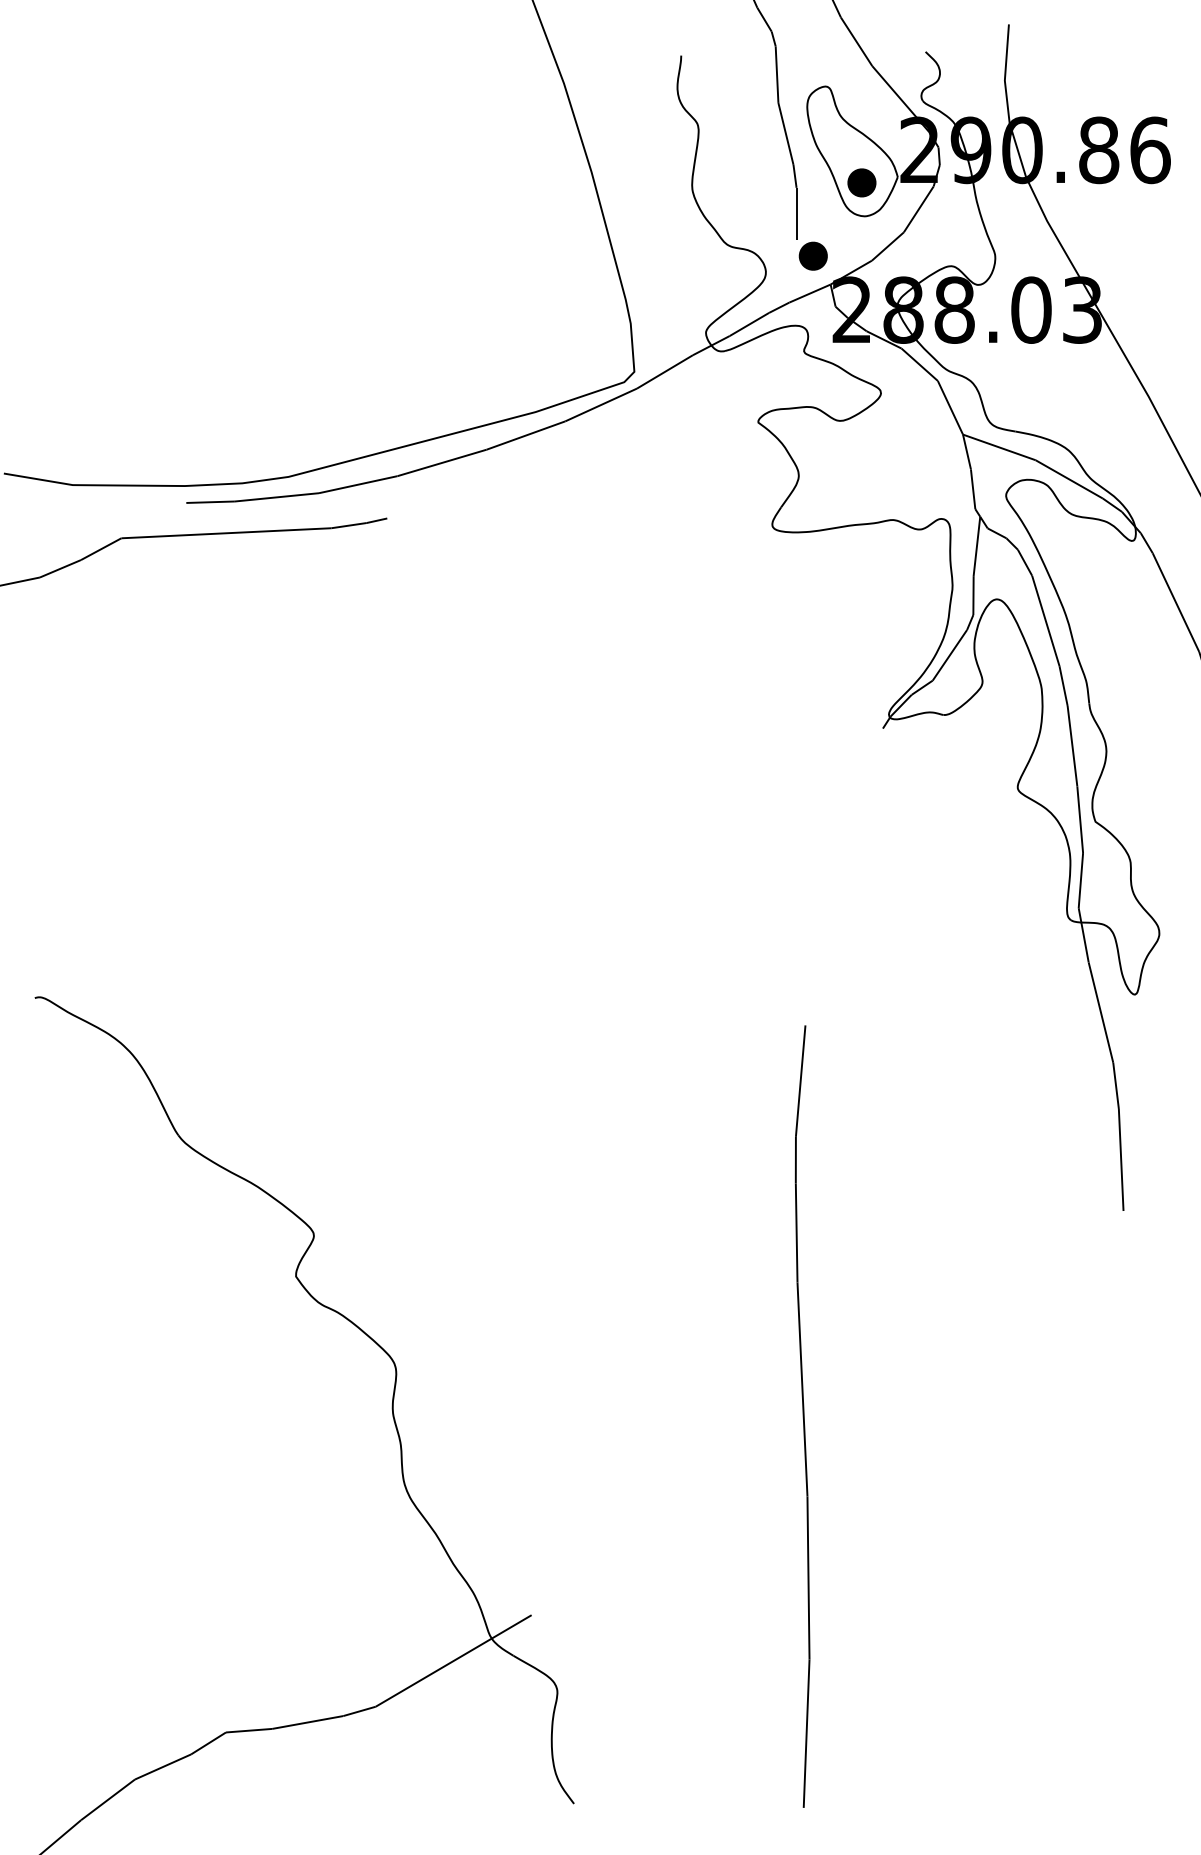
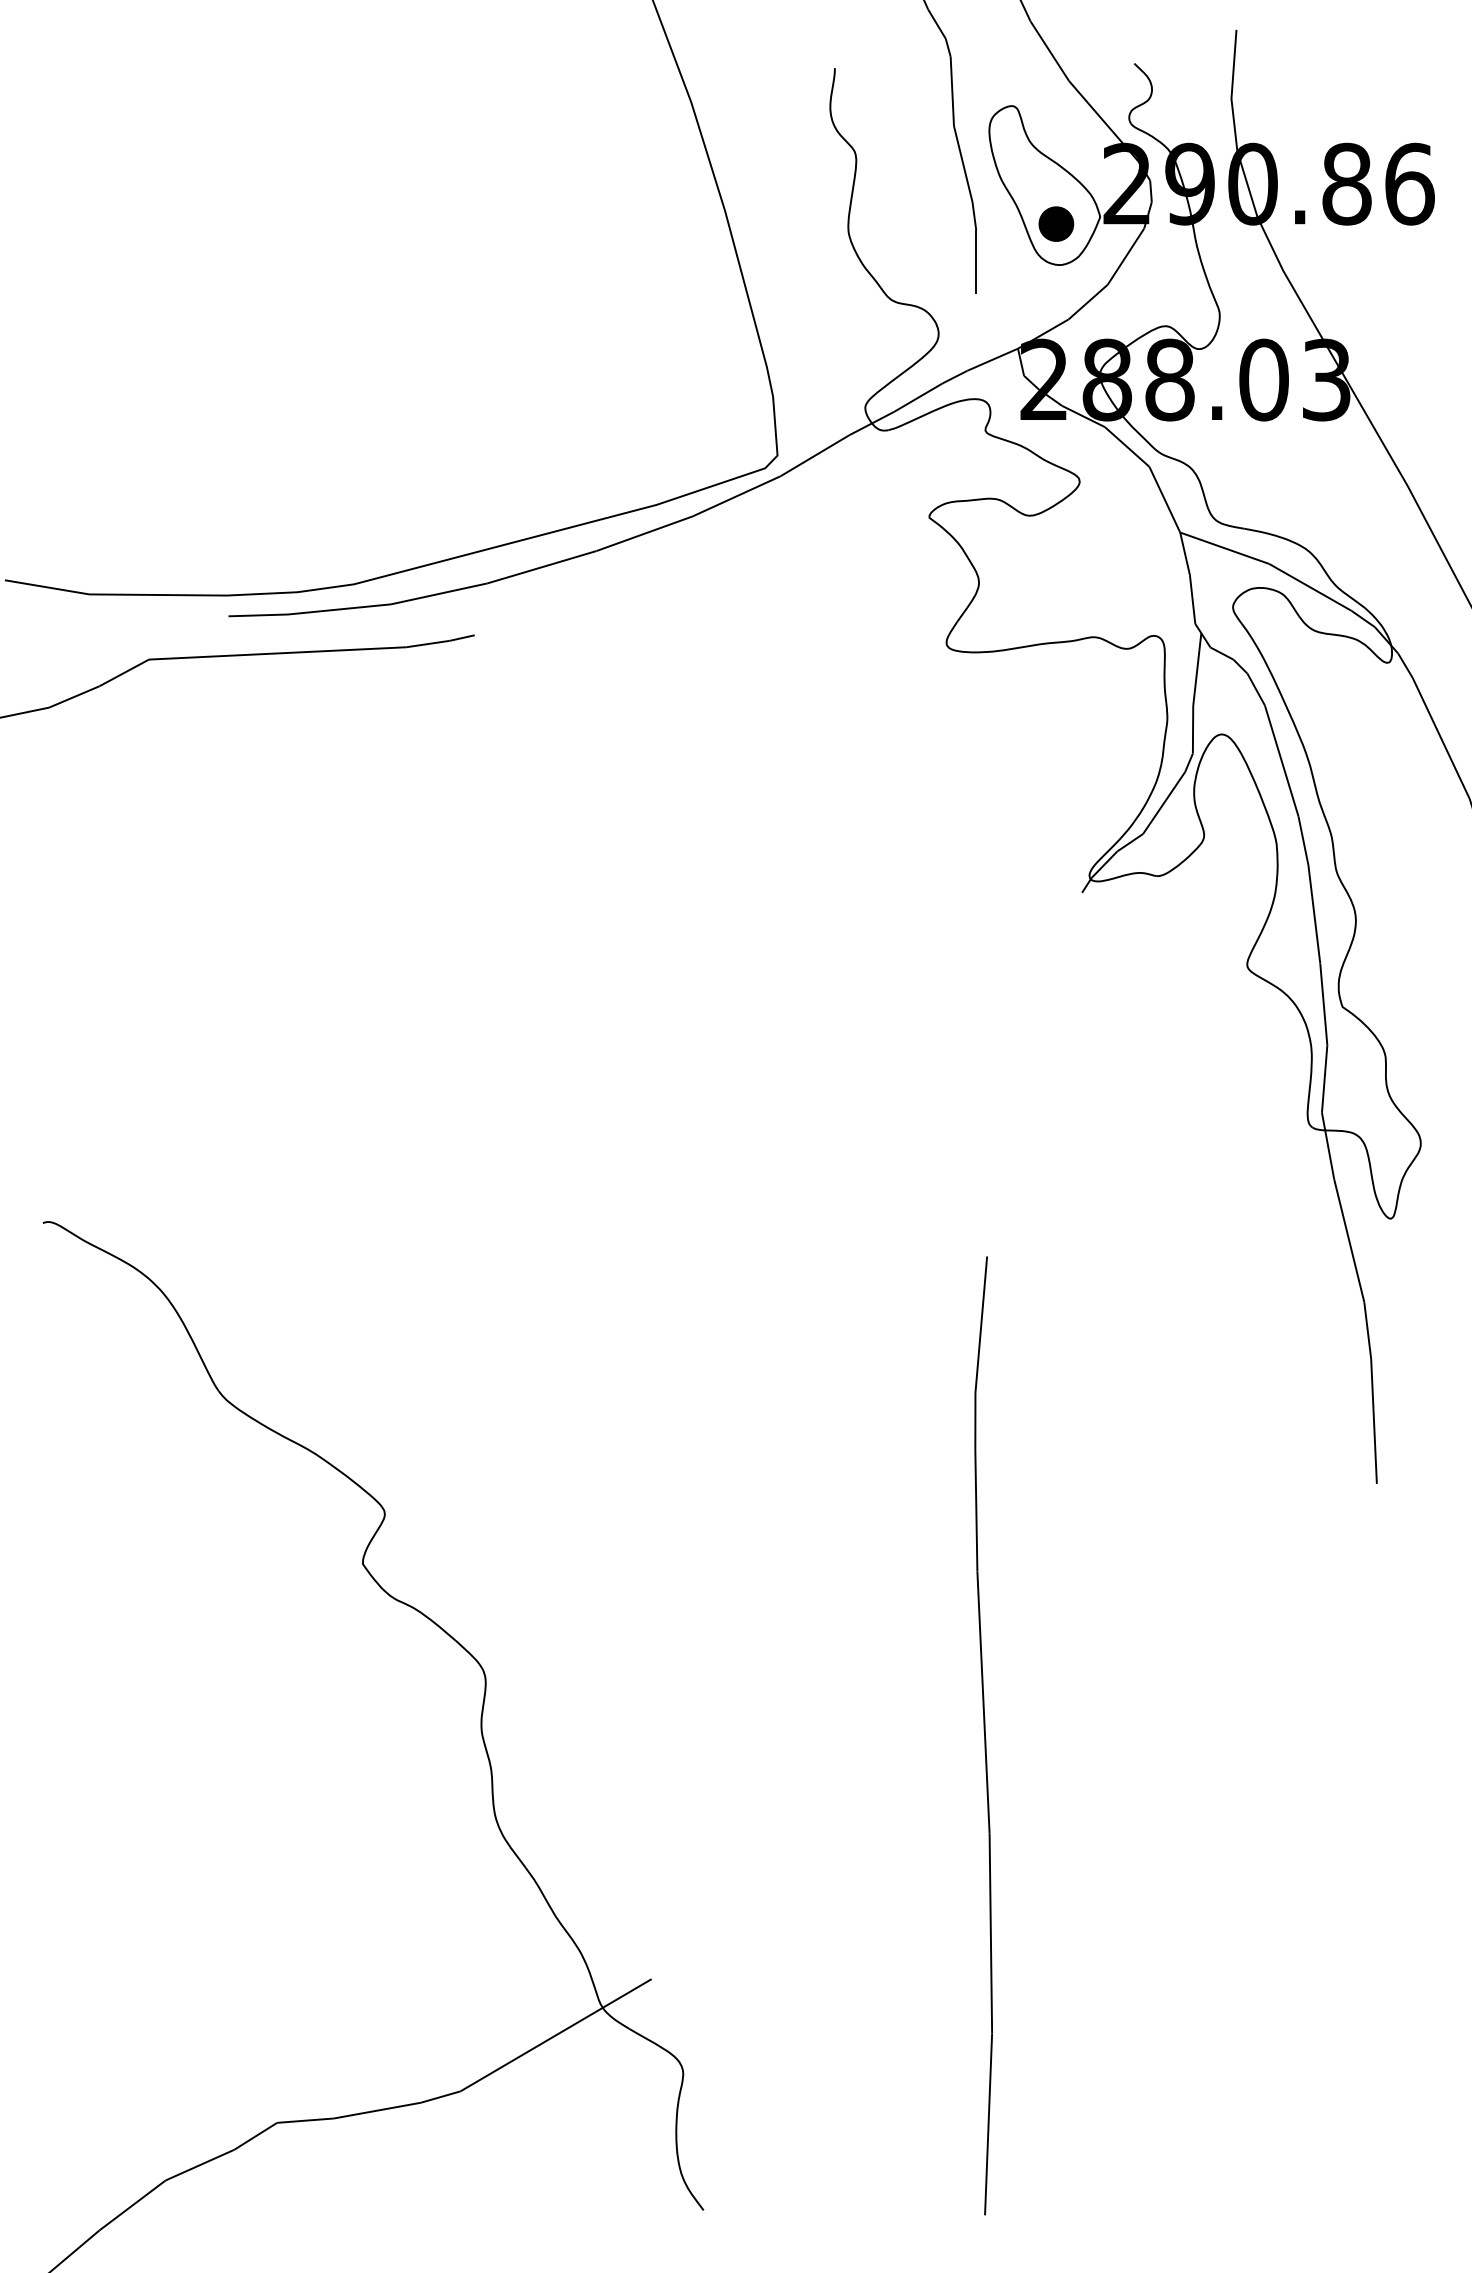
part: (813, 255) -> (996, 313), removed

